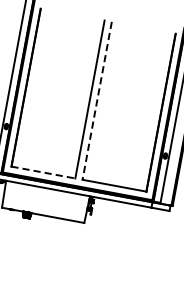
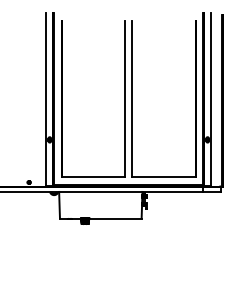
line: (97, 101) -> (132, 99), dashed -> solid
line: (43, 172) -> (93, 177), dashed -> solid

